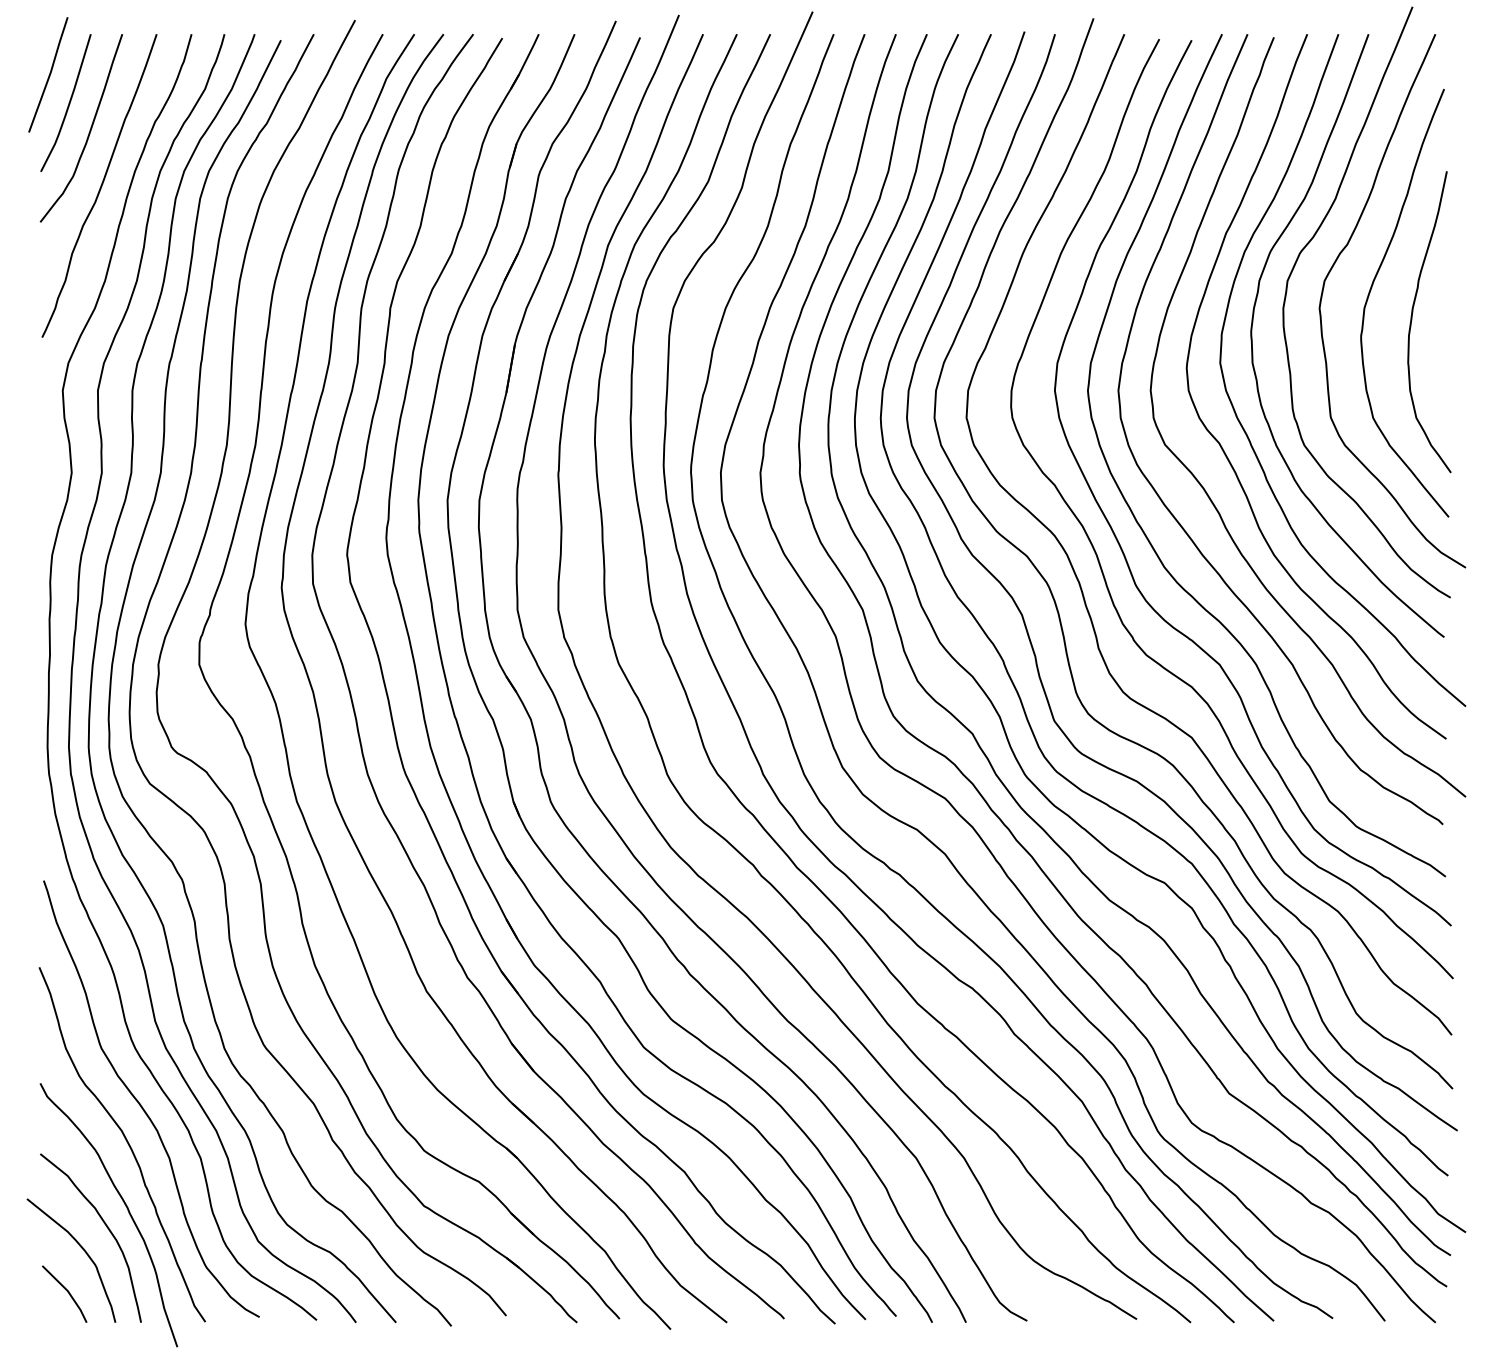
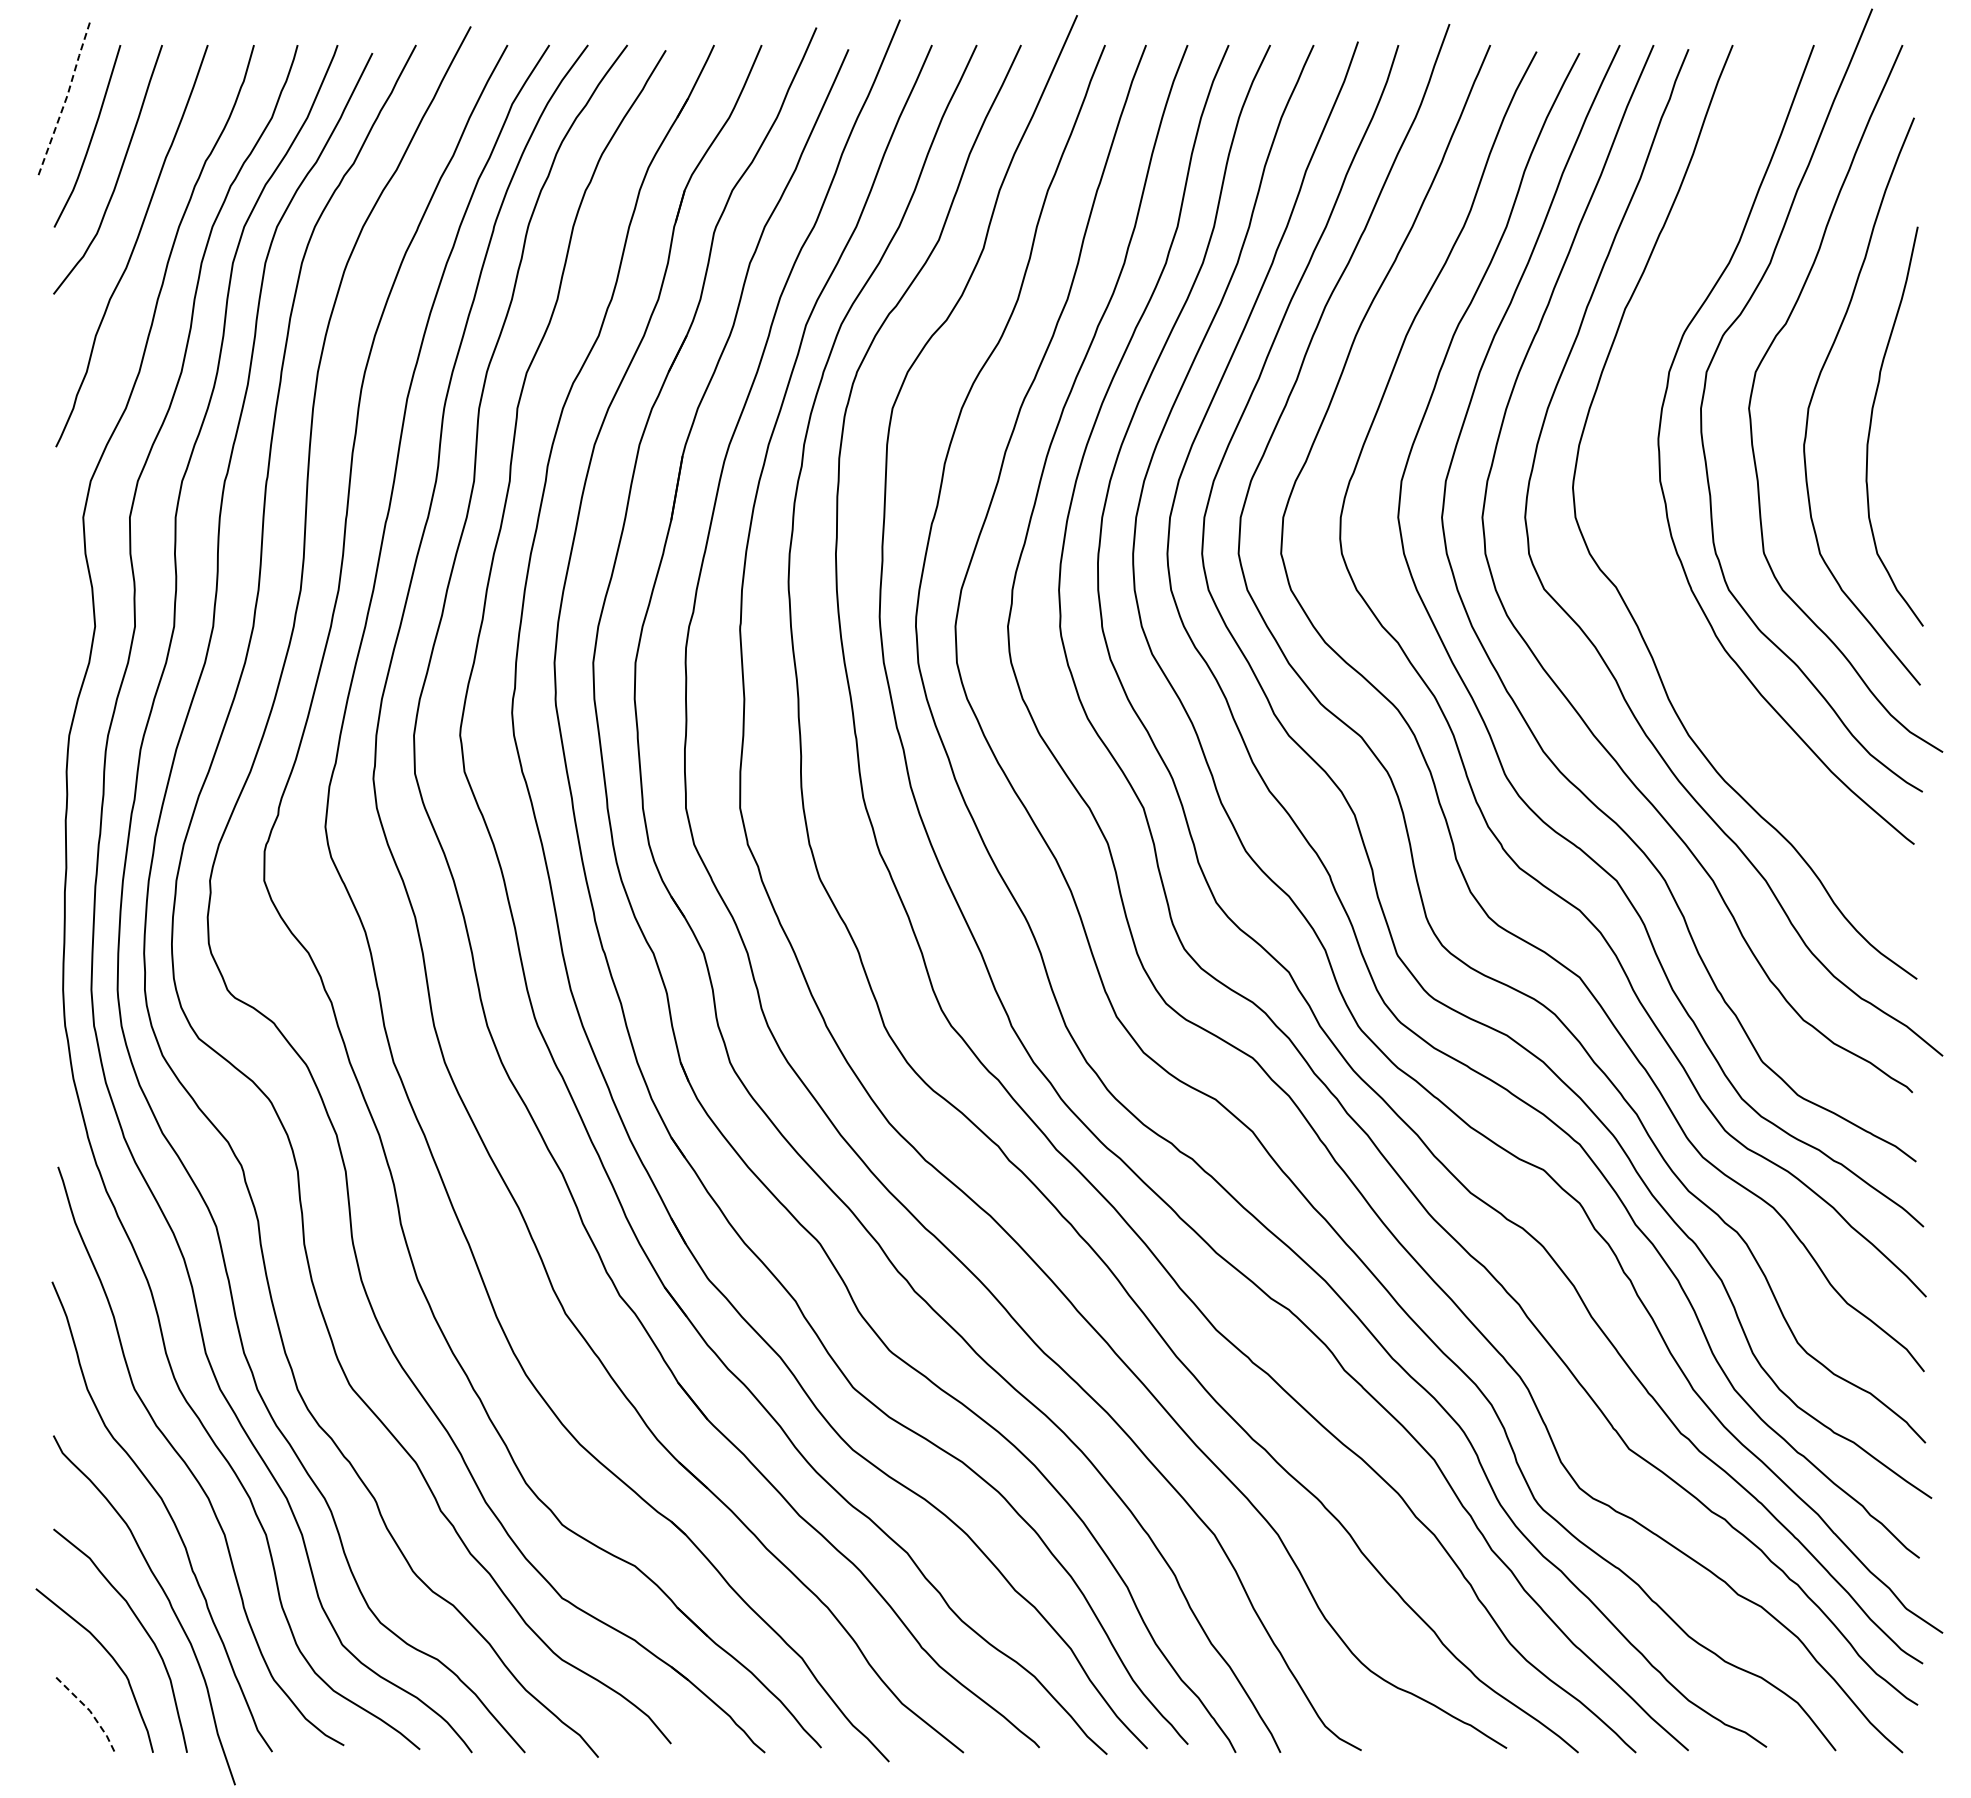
line: (50, 75) -> (66, 99), solid -> dashed
curve: (1243, 427) -> (1648, 566), removed
line: (68, 1291) -> (90, 1711), solid -> dashed

